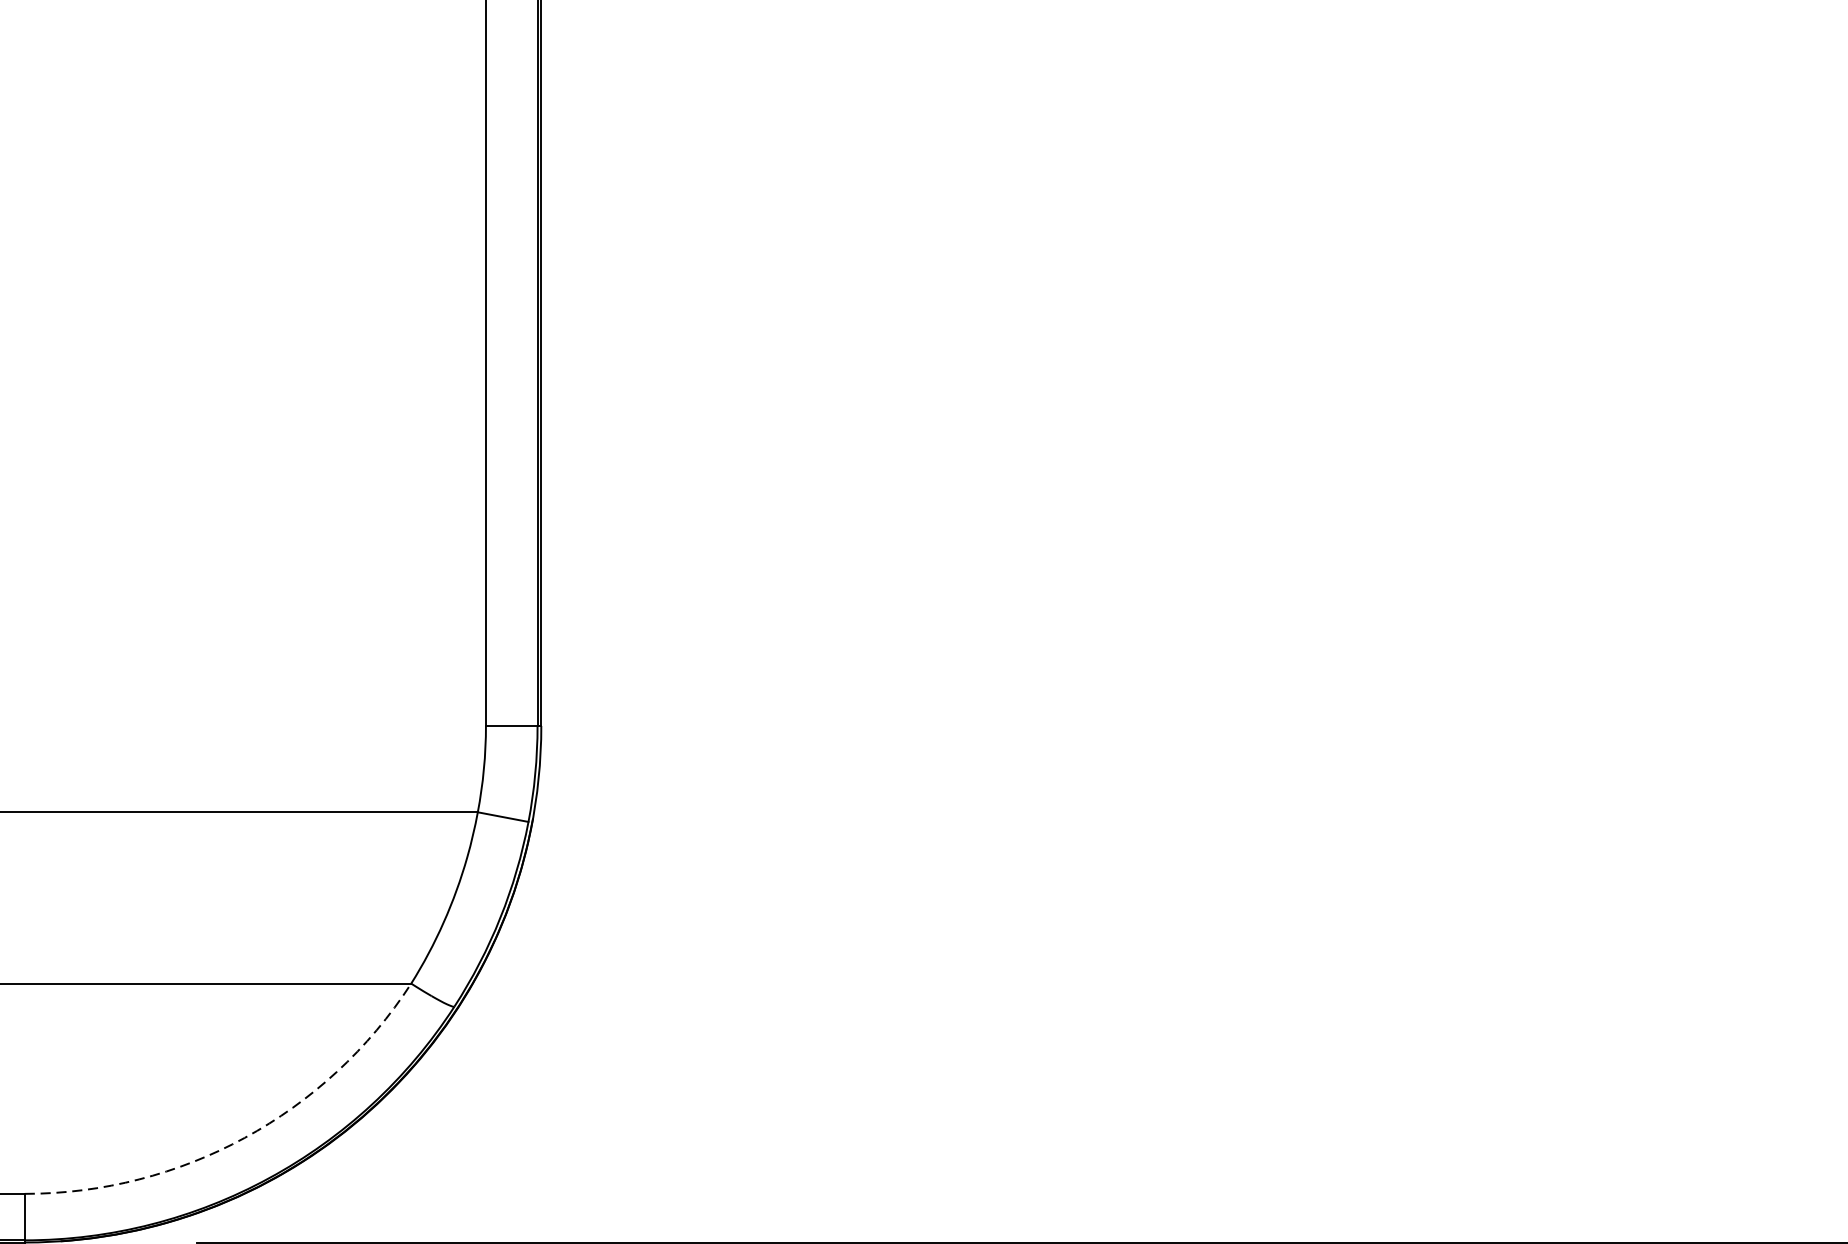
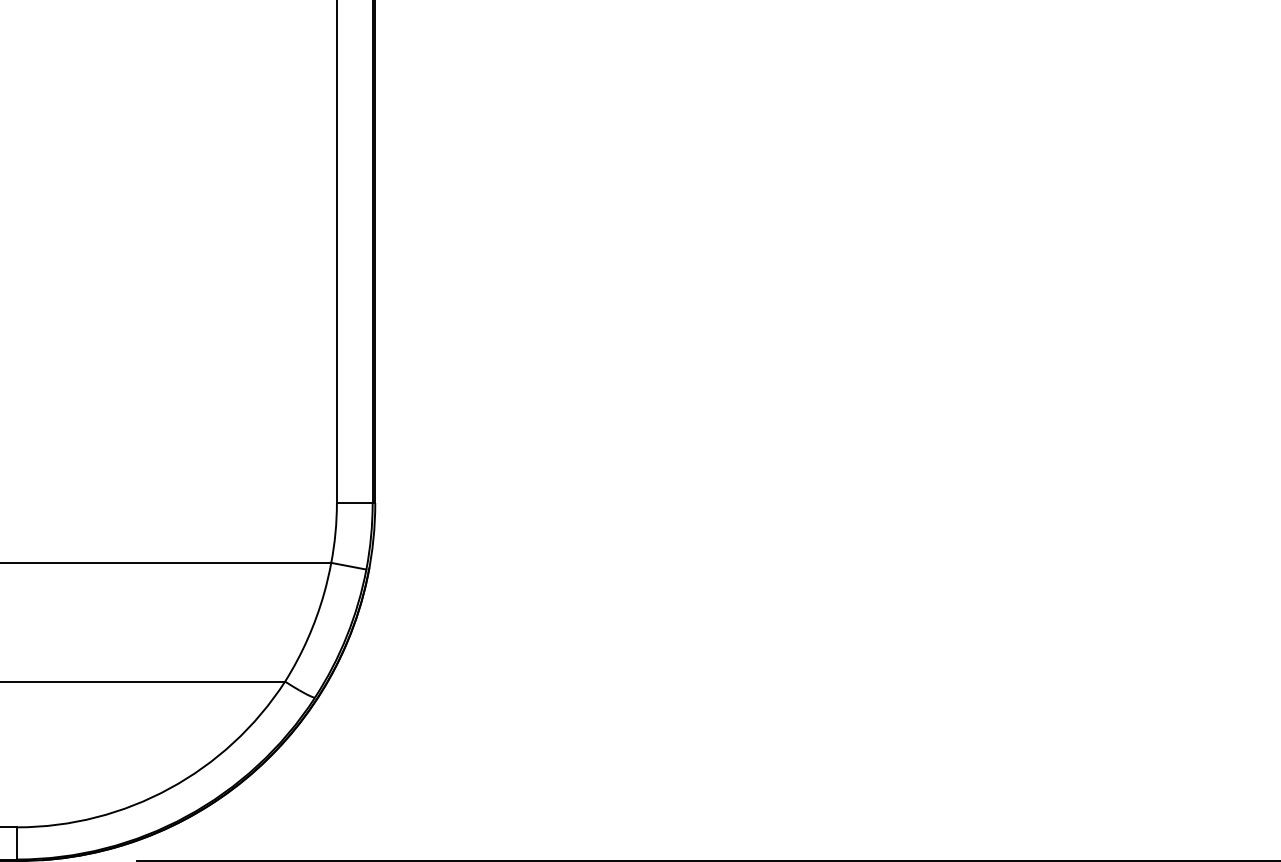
arc: (244, 1137) -> (169, 788), dashed -> solid

